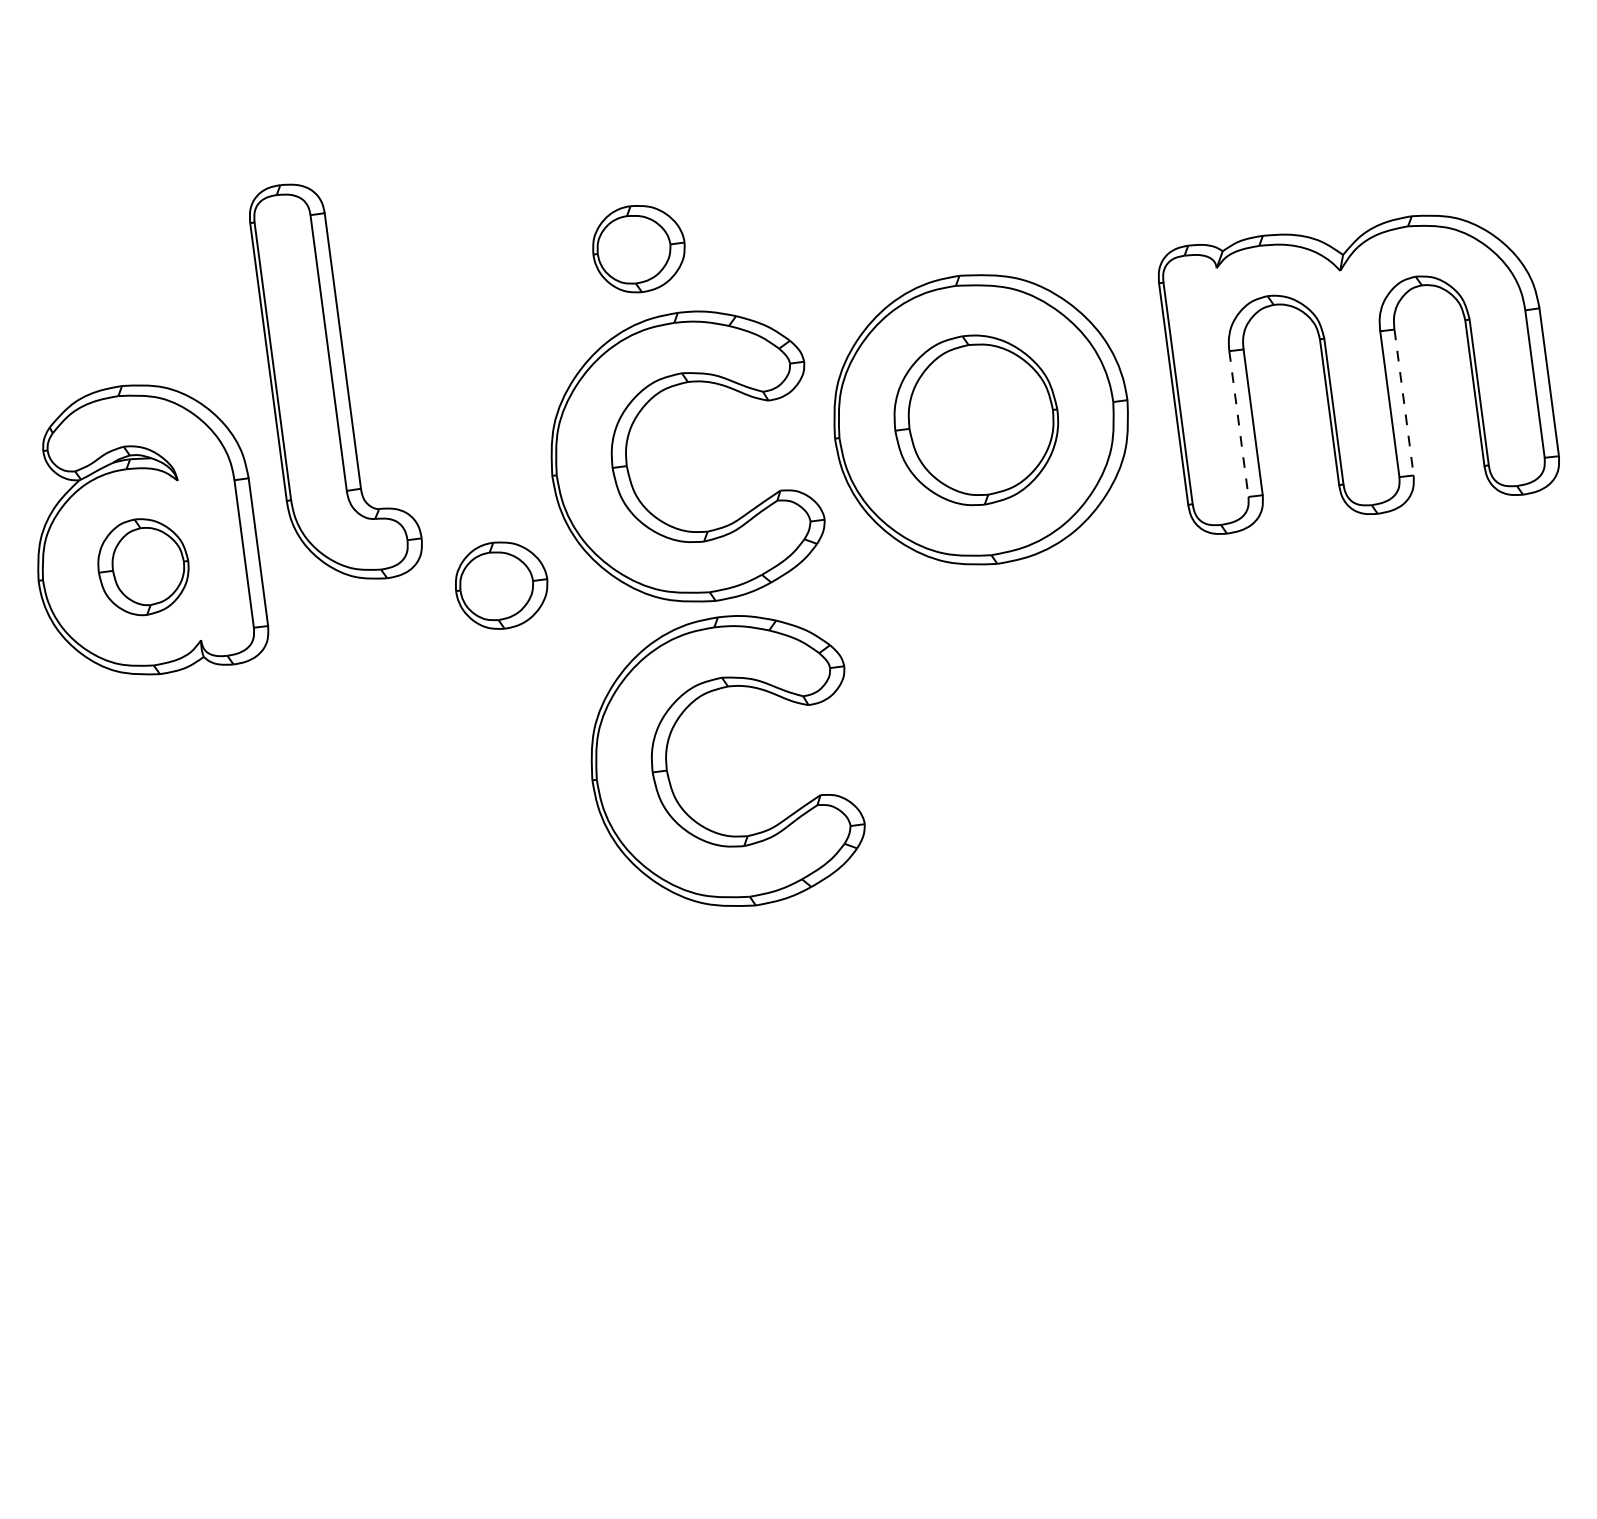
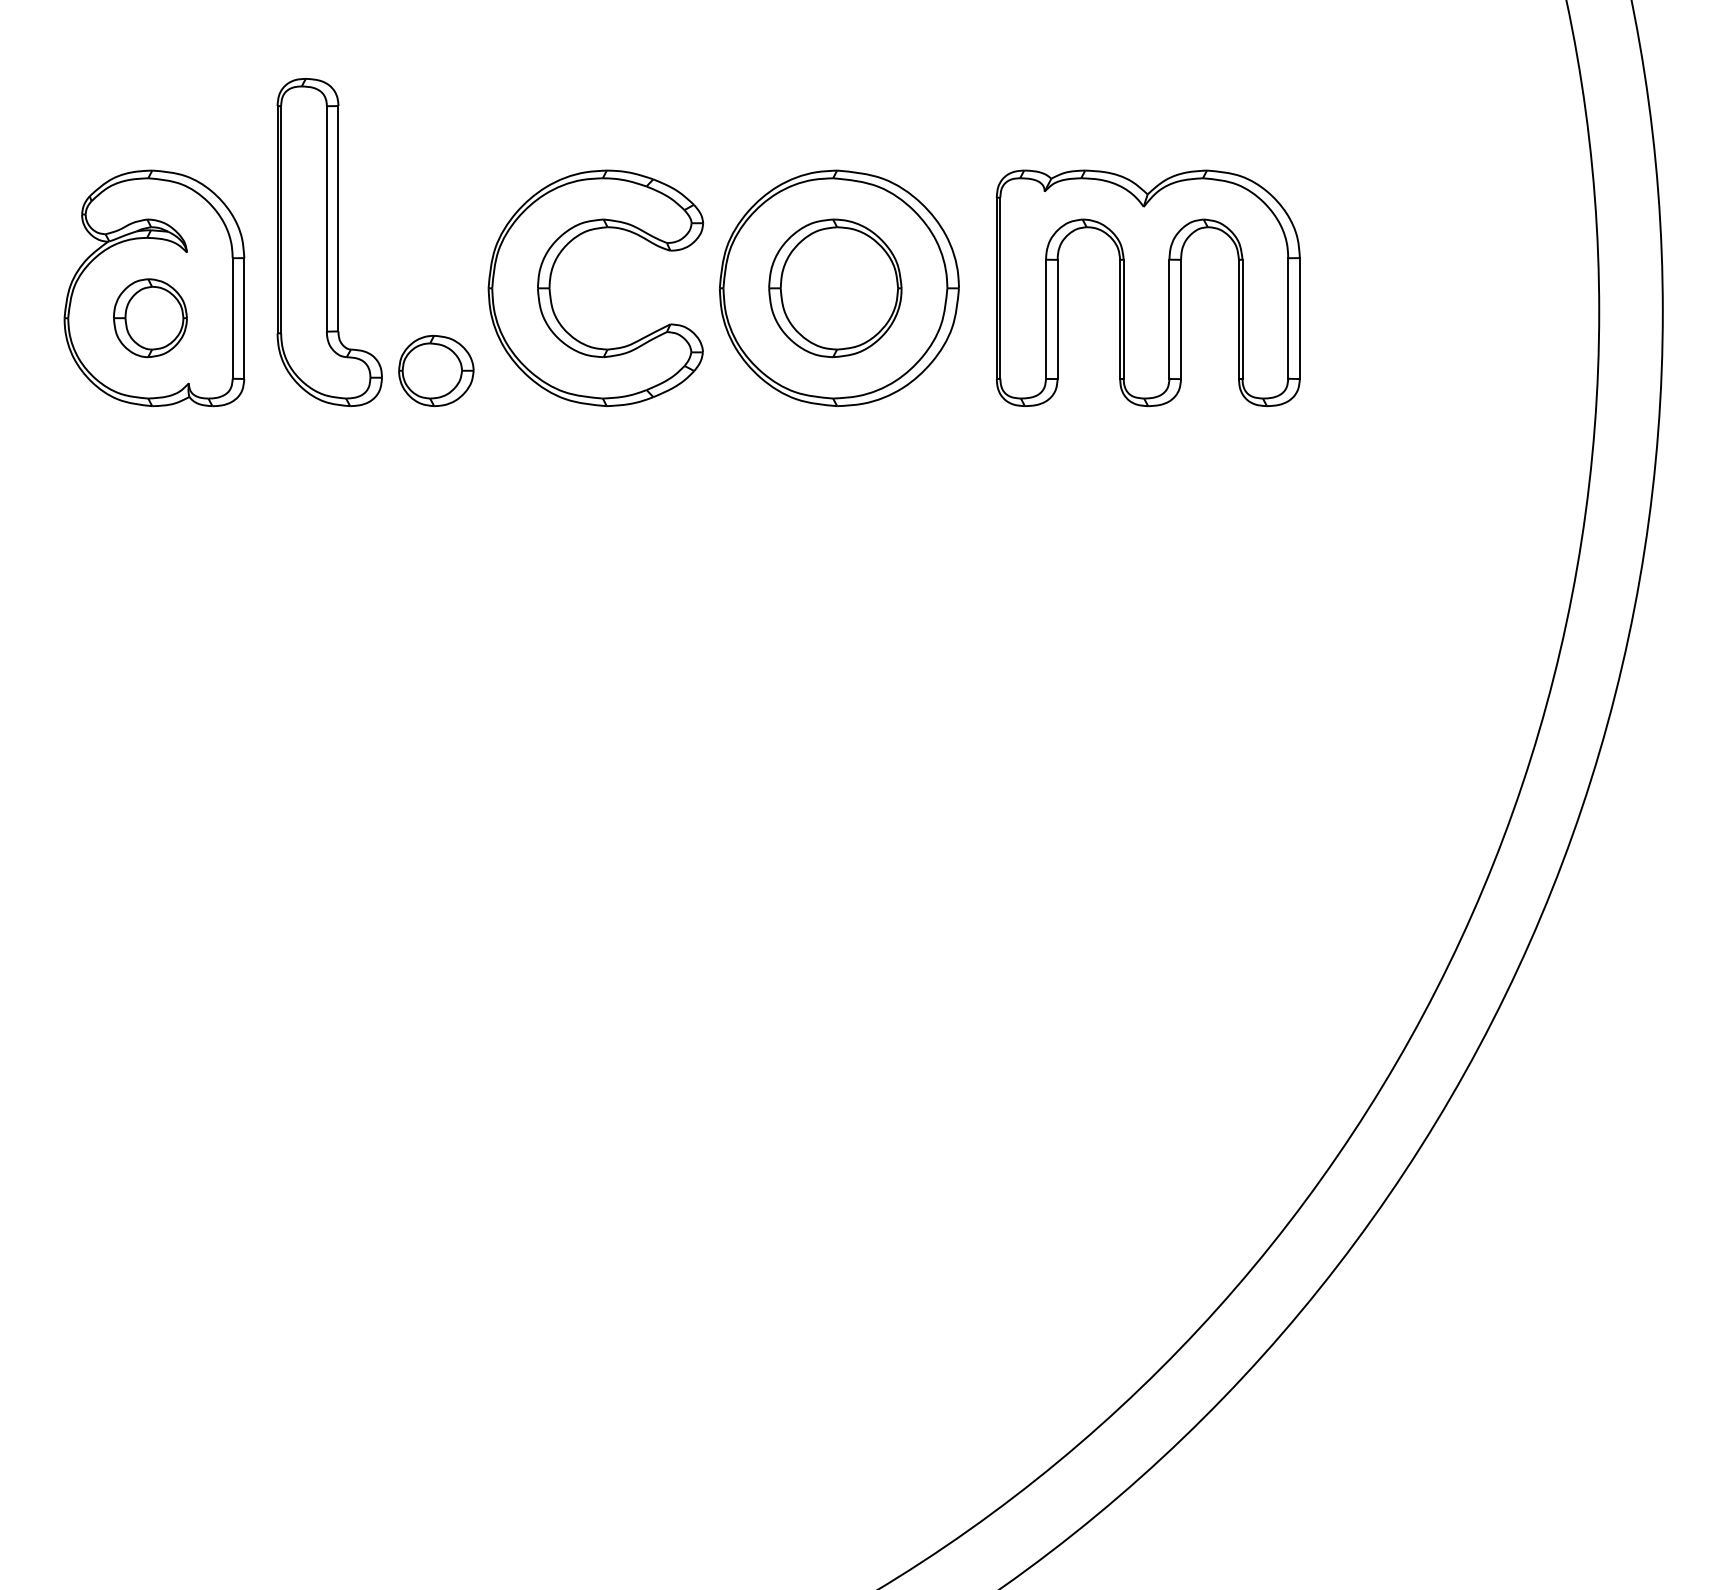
part: (639, 248) -> (582, 114), removed
part: (335, 381) -> (329, 242), moved
line: (1404, 402) -> (1181, 319), dashed -> solid
line: (1239, 424) -> (1046, 319), dashed -> solid
part: (670, 779) -> (551, 544), removed

